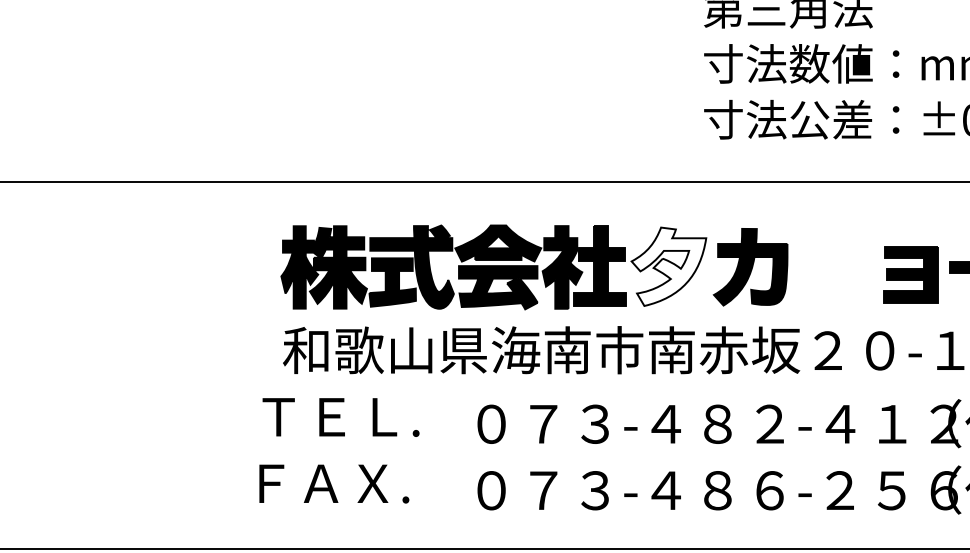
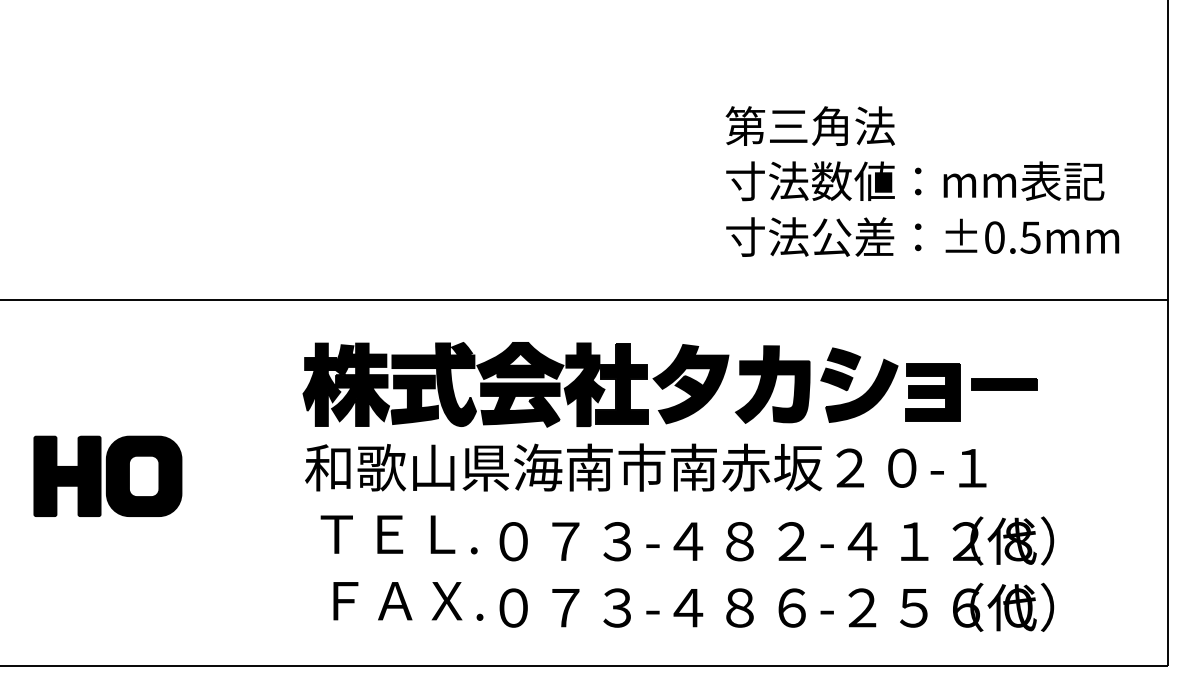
part: (830, 263) -> (852, 380), added
fill: (668, 266) -> (690, 383), added
part: (85, 358) -> (107, 475), added
text: (340, 417) -> (398, 534), moved
text: (334, 484) -> (408, 601), moved

